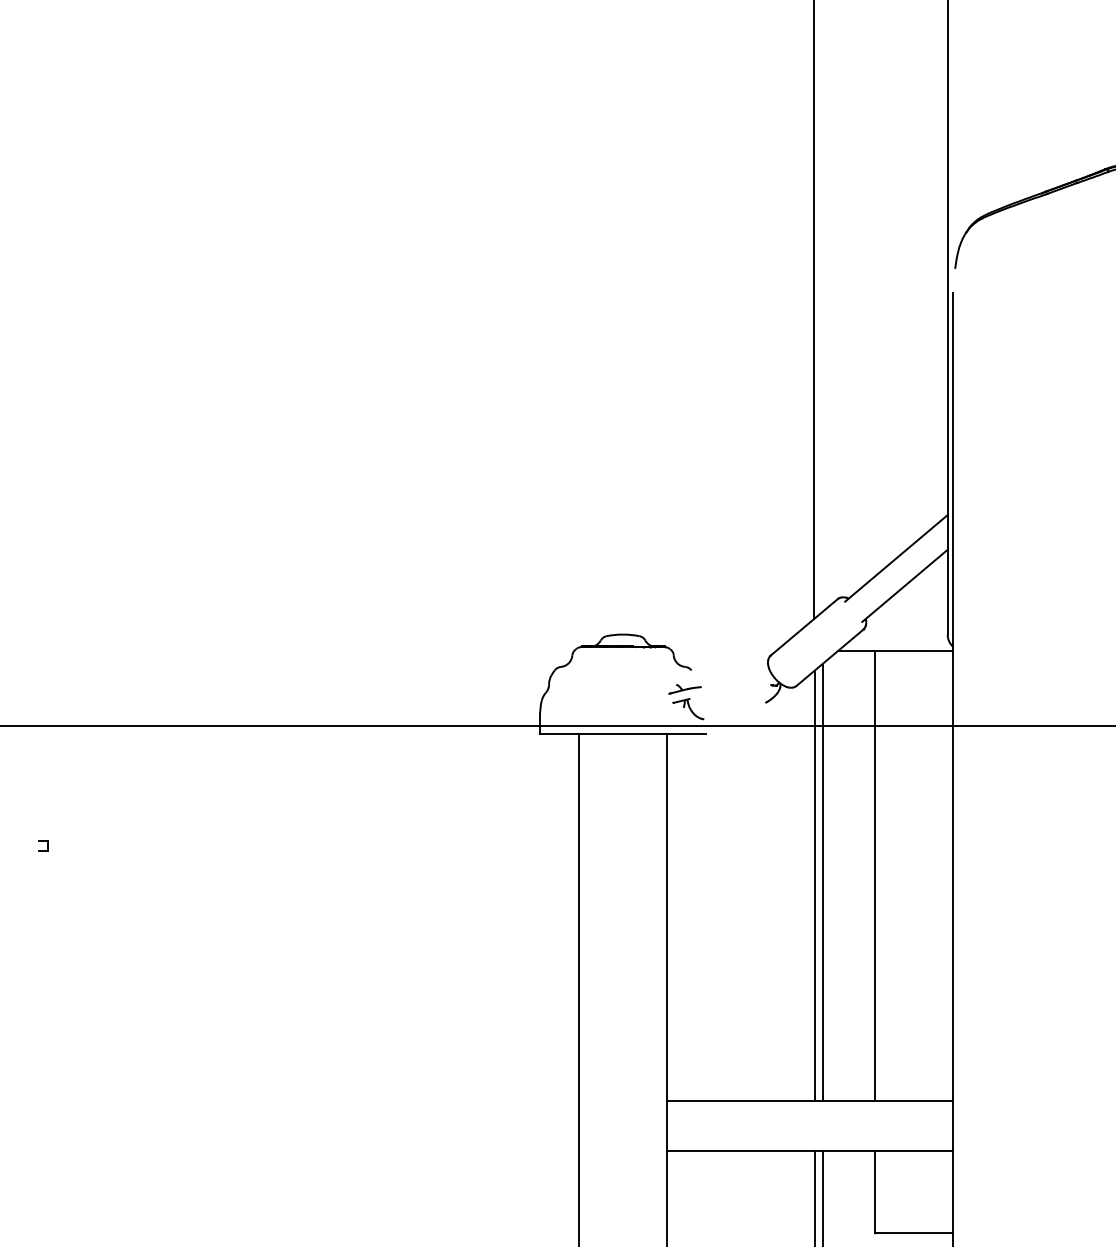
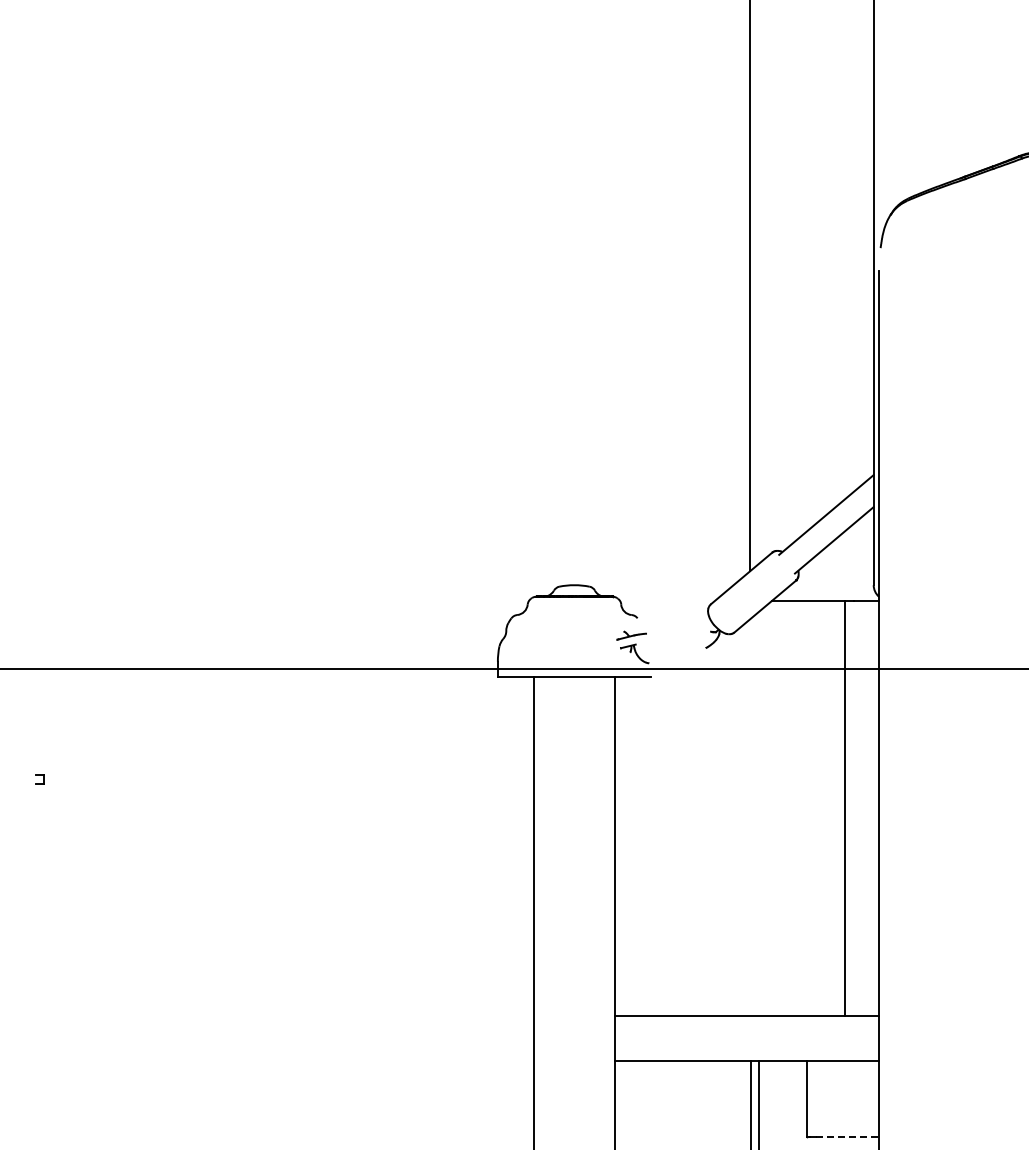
line: (874, 875) -> (844, 807), moved
line: (822, 882) -> (758, 813), removed
line: (815, 885) -> (751, 816), removed
line: (920, 1232) -> (848, 1136), solid -> dashed

